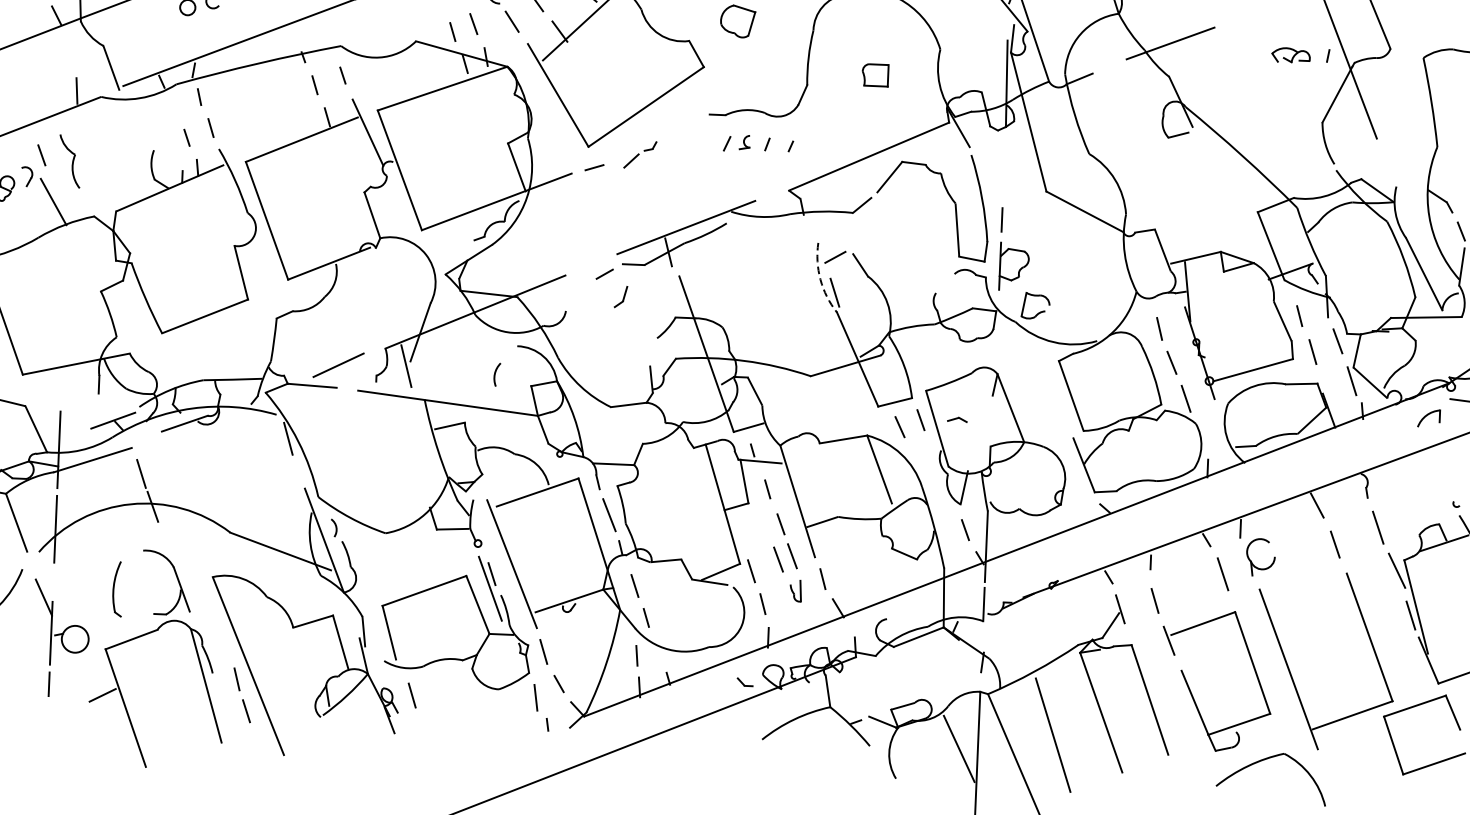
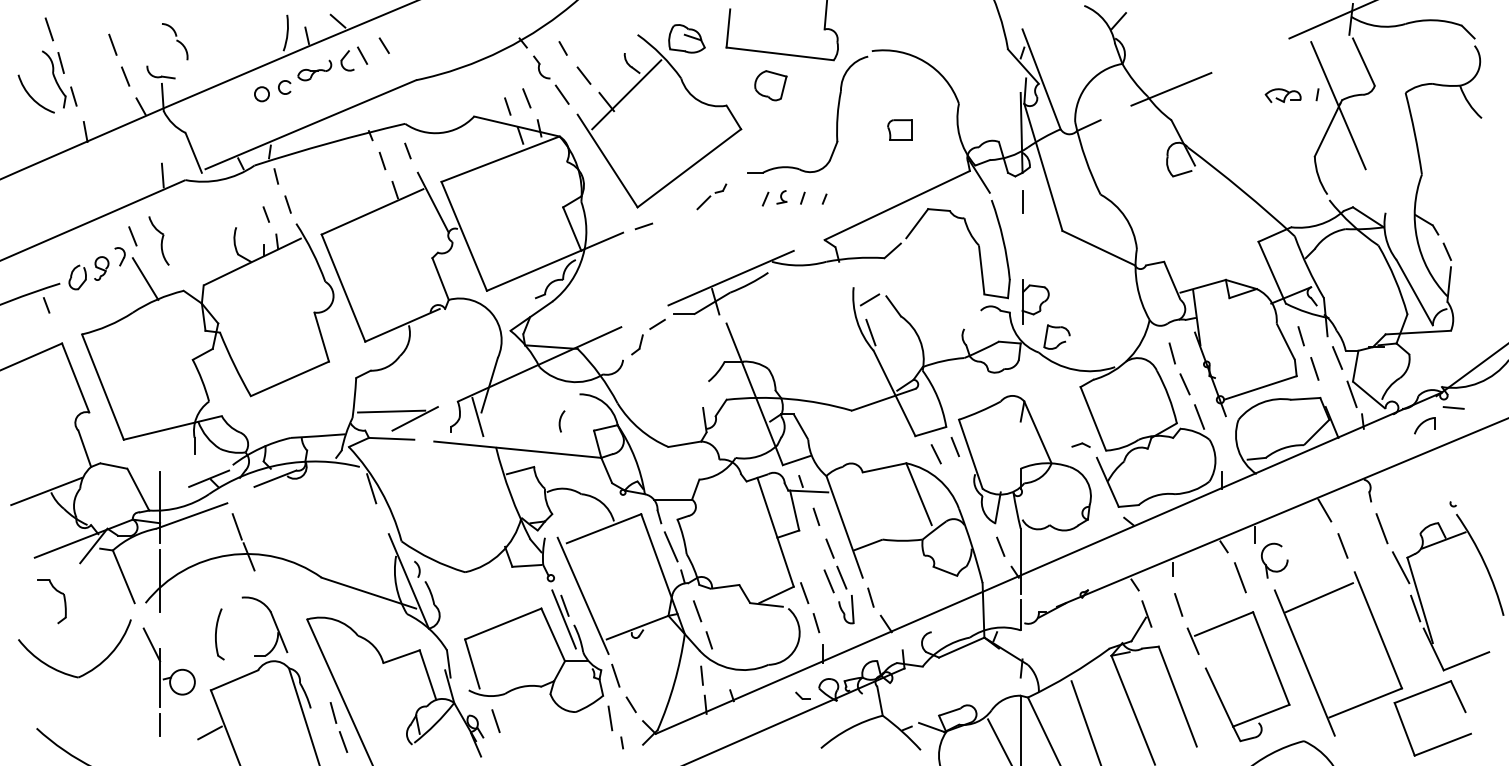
part: (639, 154) -> (711, 196), moved
line: (1002, 219) -> (1022, 201), moved
arc: (820, 280) -> (857, 321), dashed -> solid
part: (621, 296) -> (637, 344), moved
line: (313, 356) -> (391, 411), added
part: (956, 418) -> (1080, 444), moved
part: (795, 590) -> (846, 609), size x1.43
line: (1306, 599) -> (1318, 597), added

